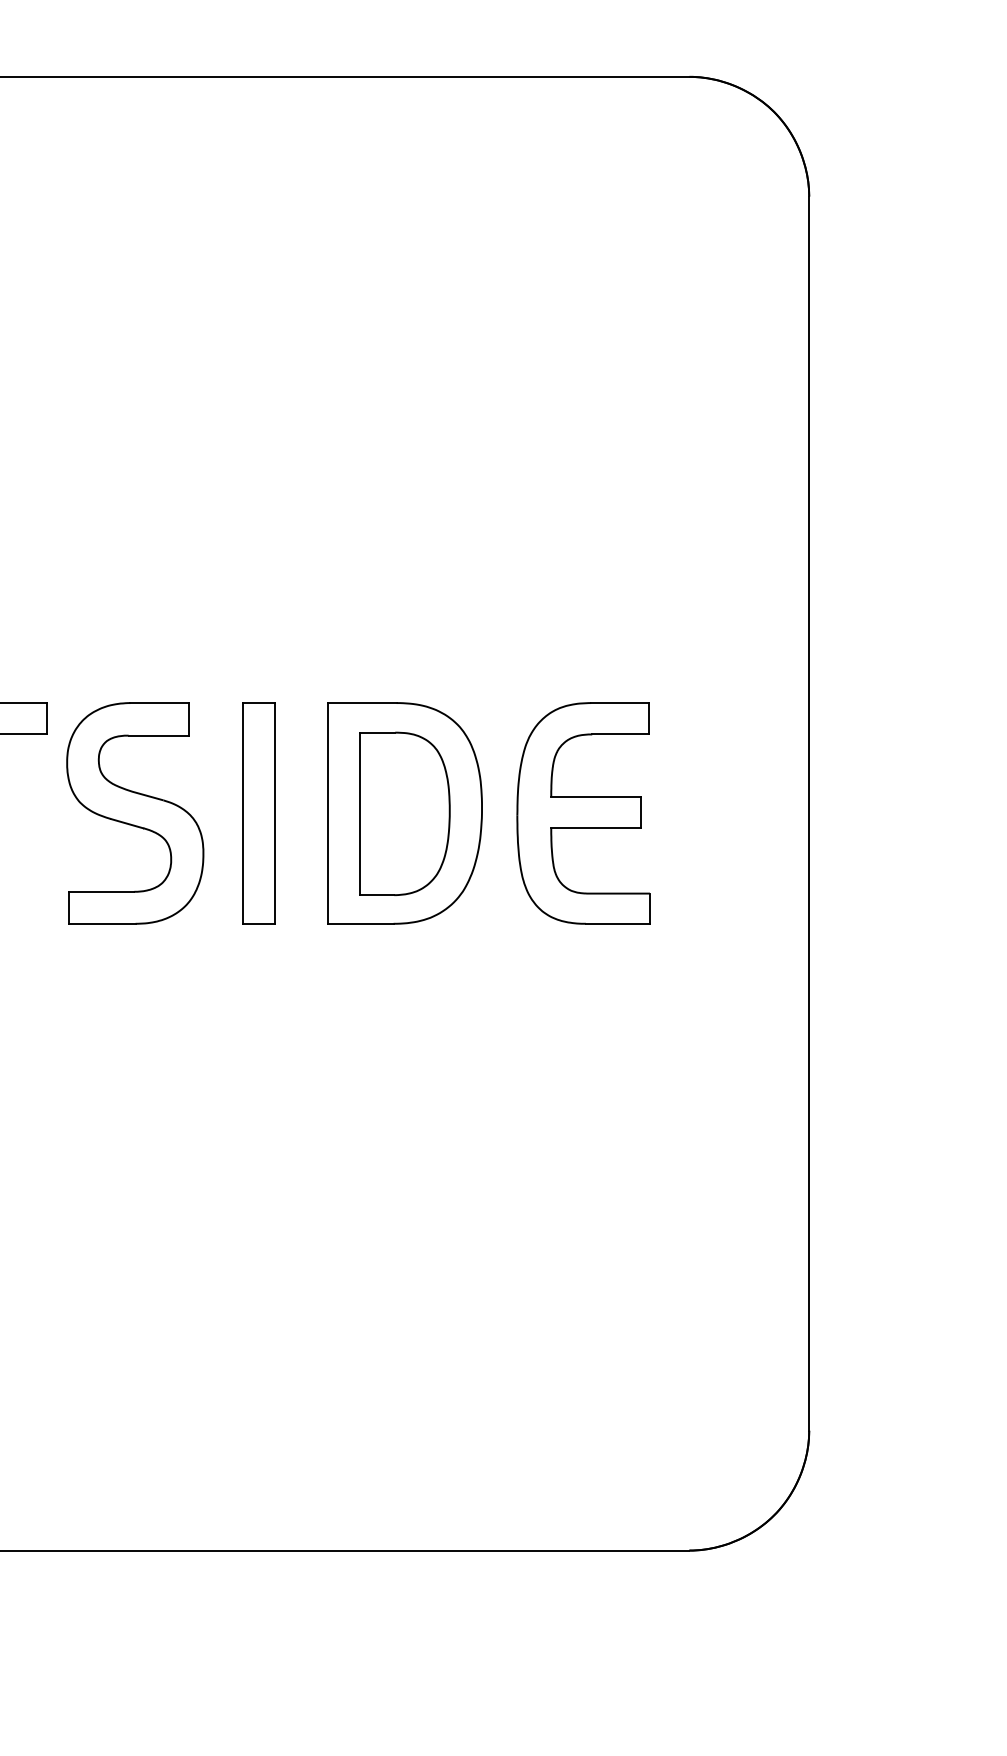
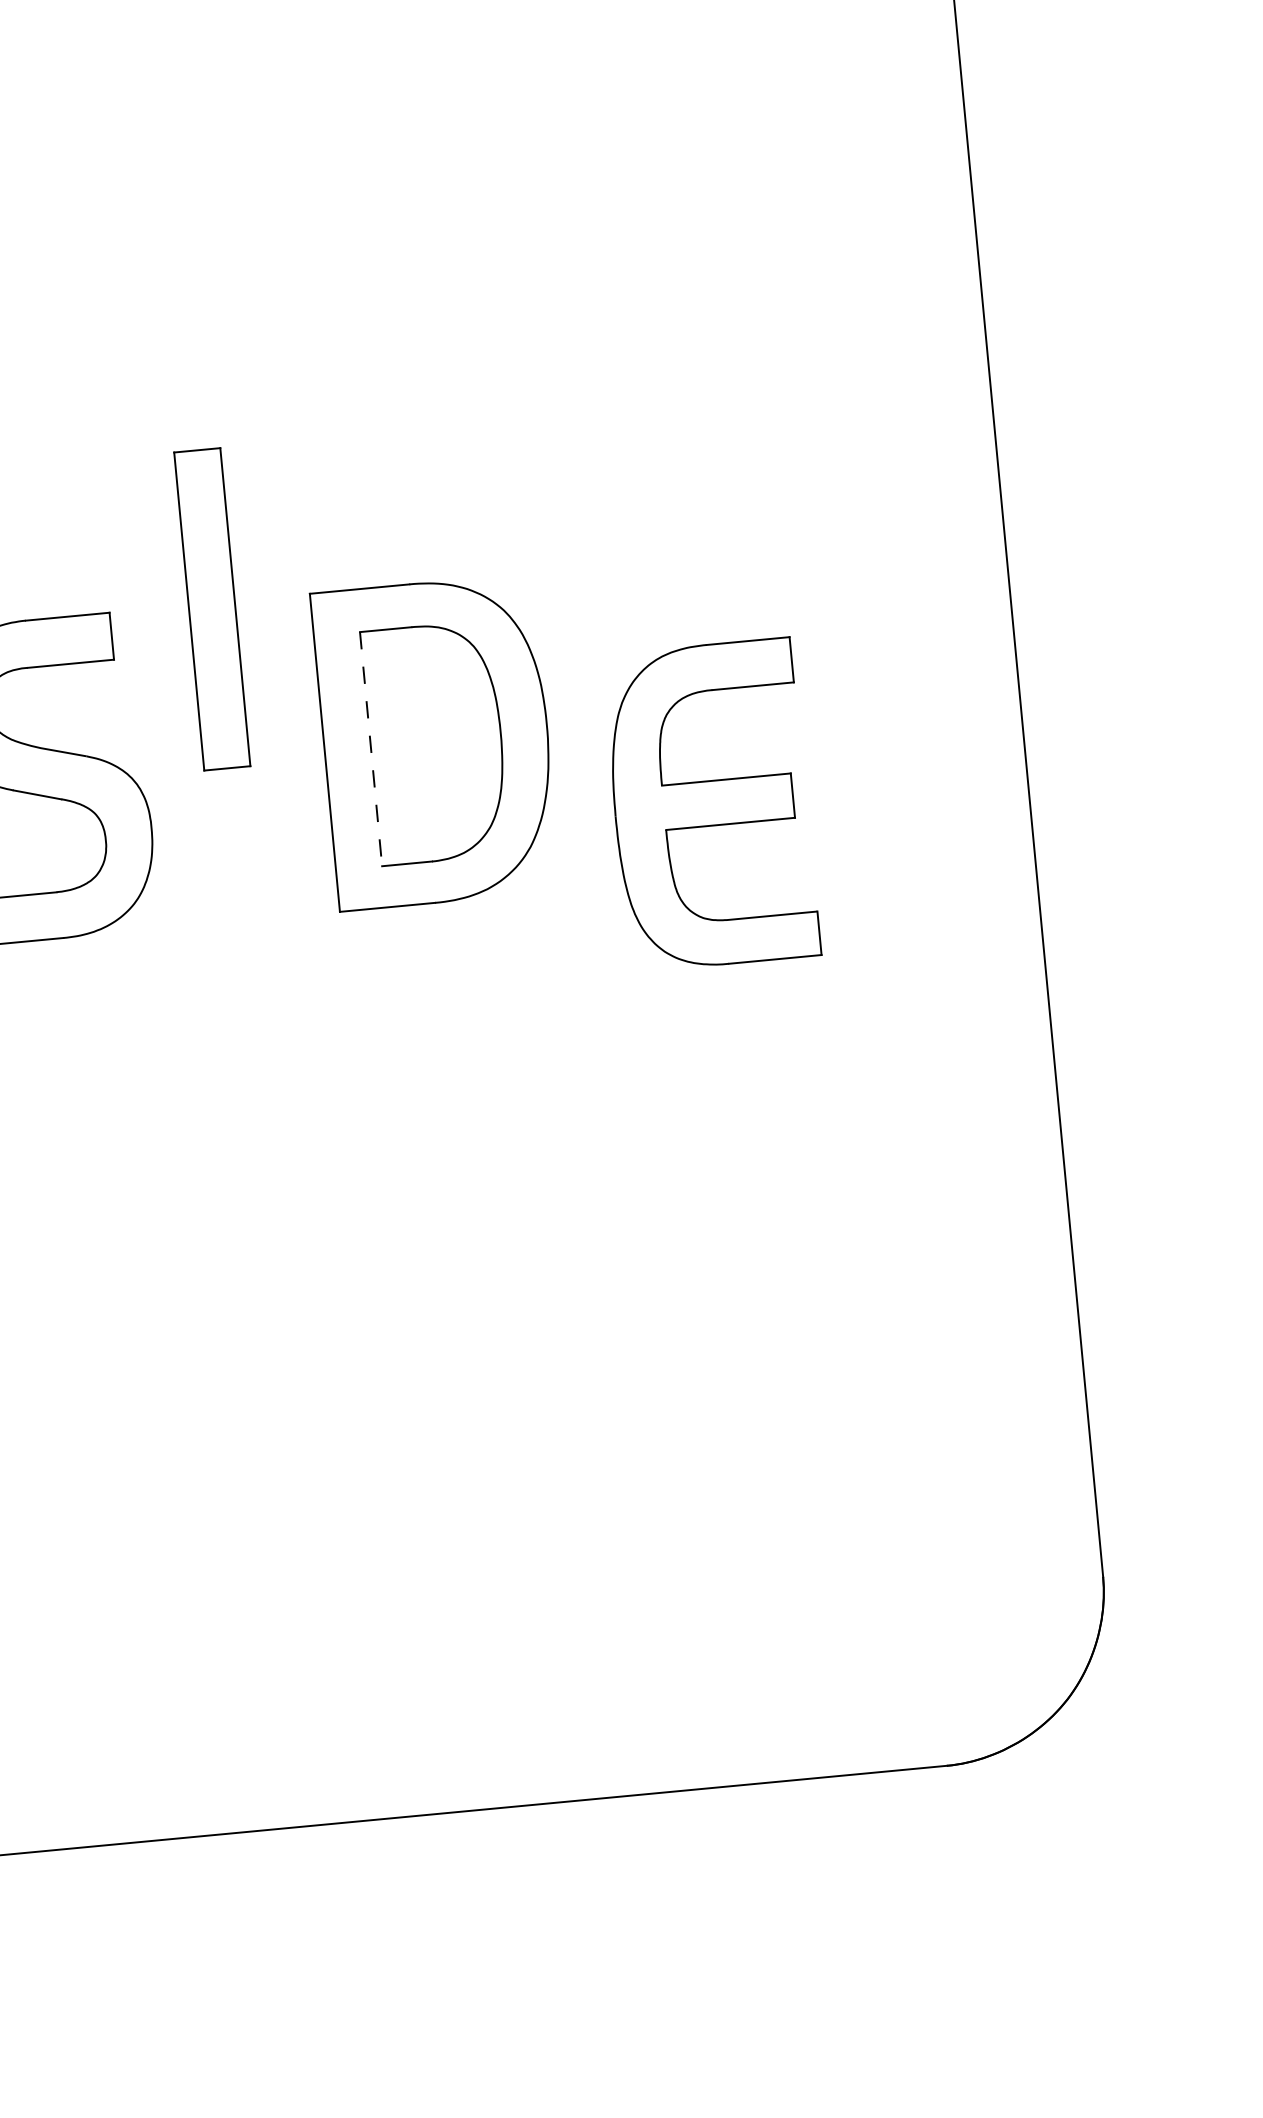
part: (258, 813) -> (210, 609), moved
part: (583, 813) -> (710, 805), moved
line: (359, 814) -> (371, 750), solid -> dashed

